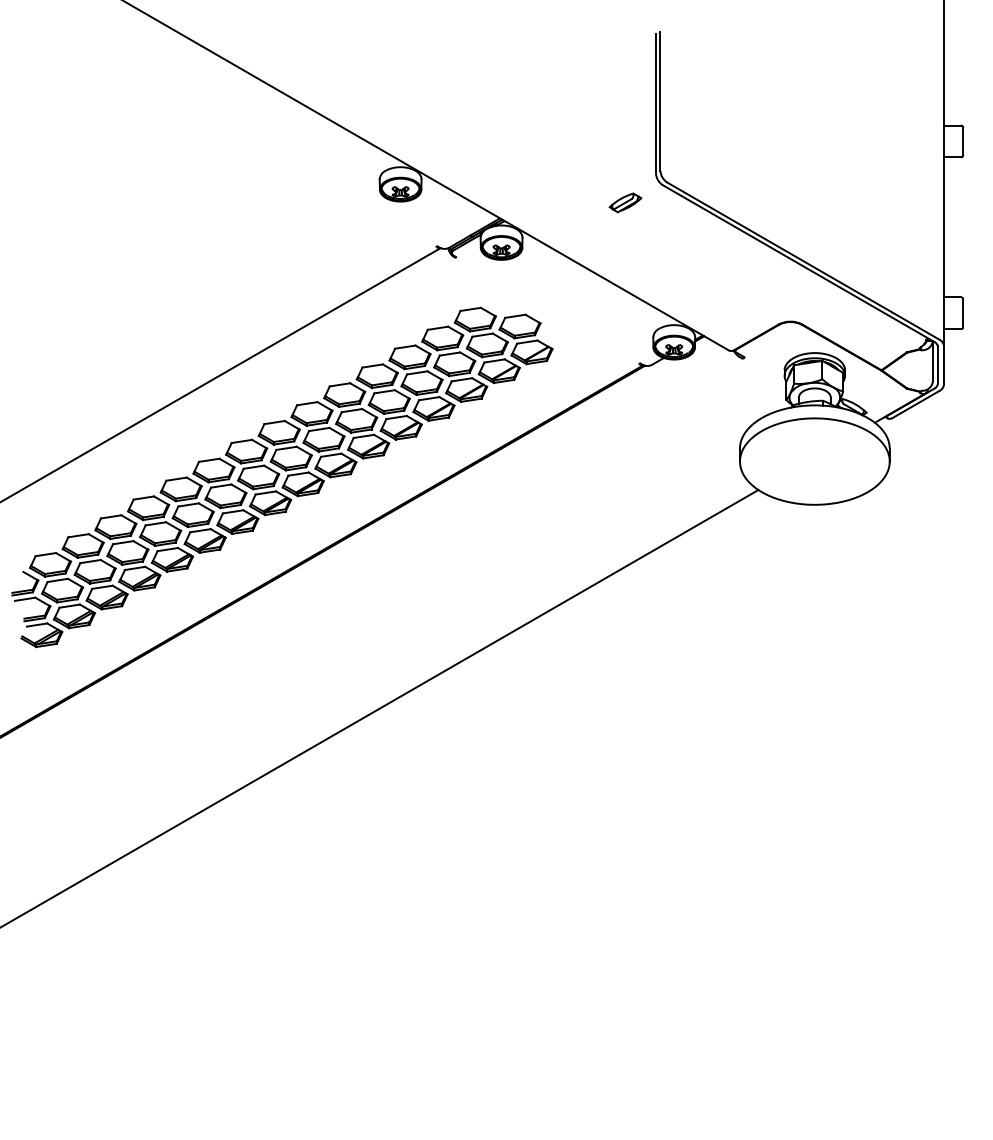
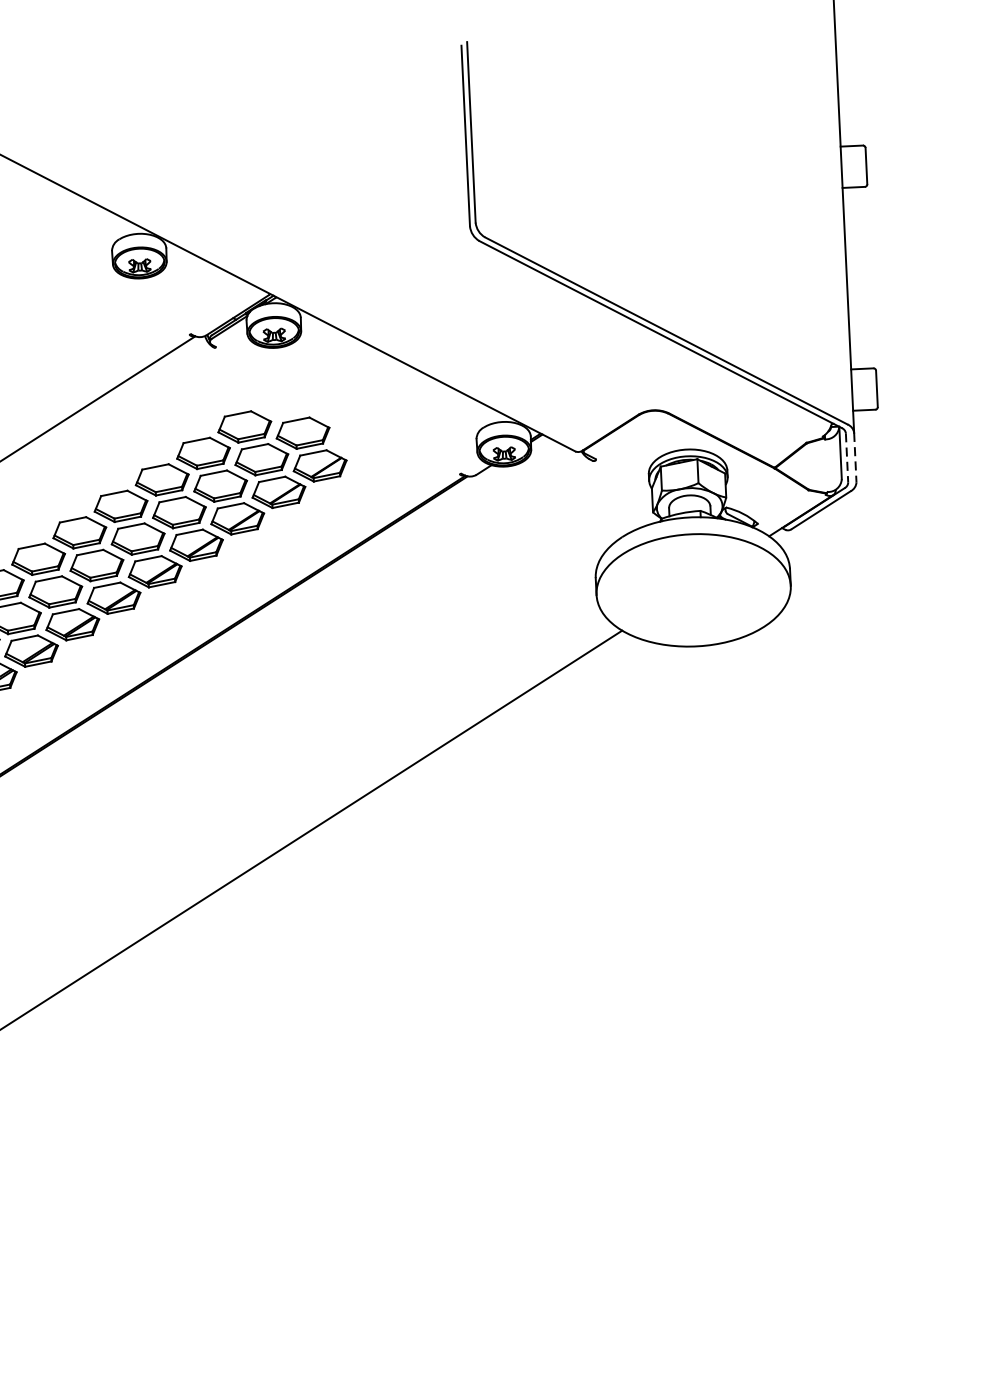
part: (625, 202) -> (432, 265), removed
line: (937, 365) -> (846, 458), solid -> dashed
line: (944, 365) -> (855, 457), solid -> dashed

